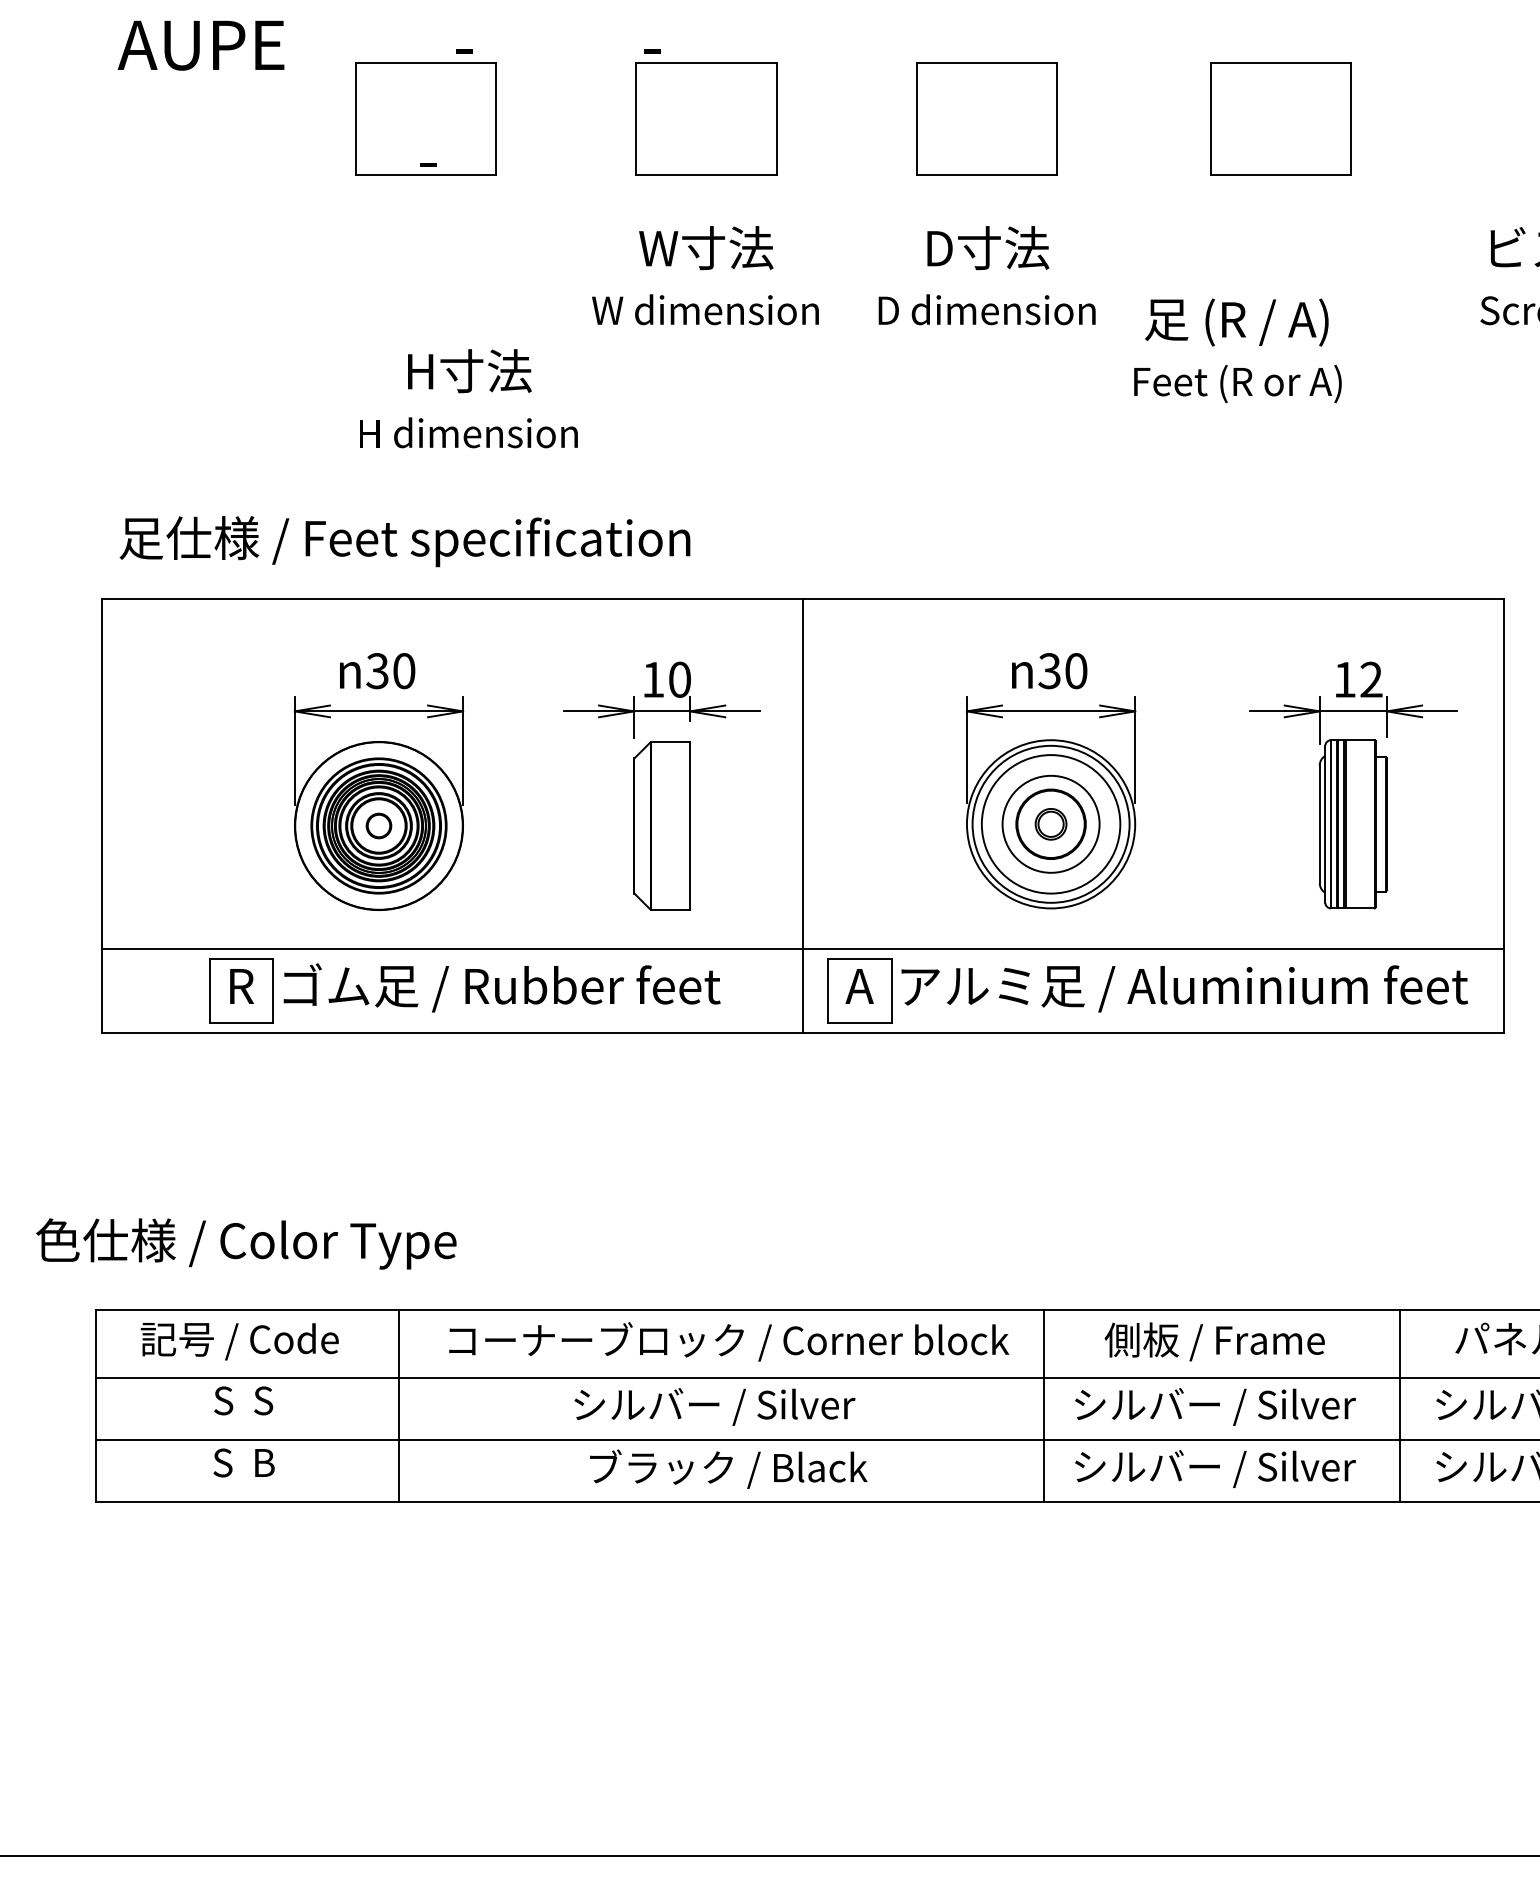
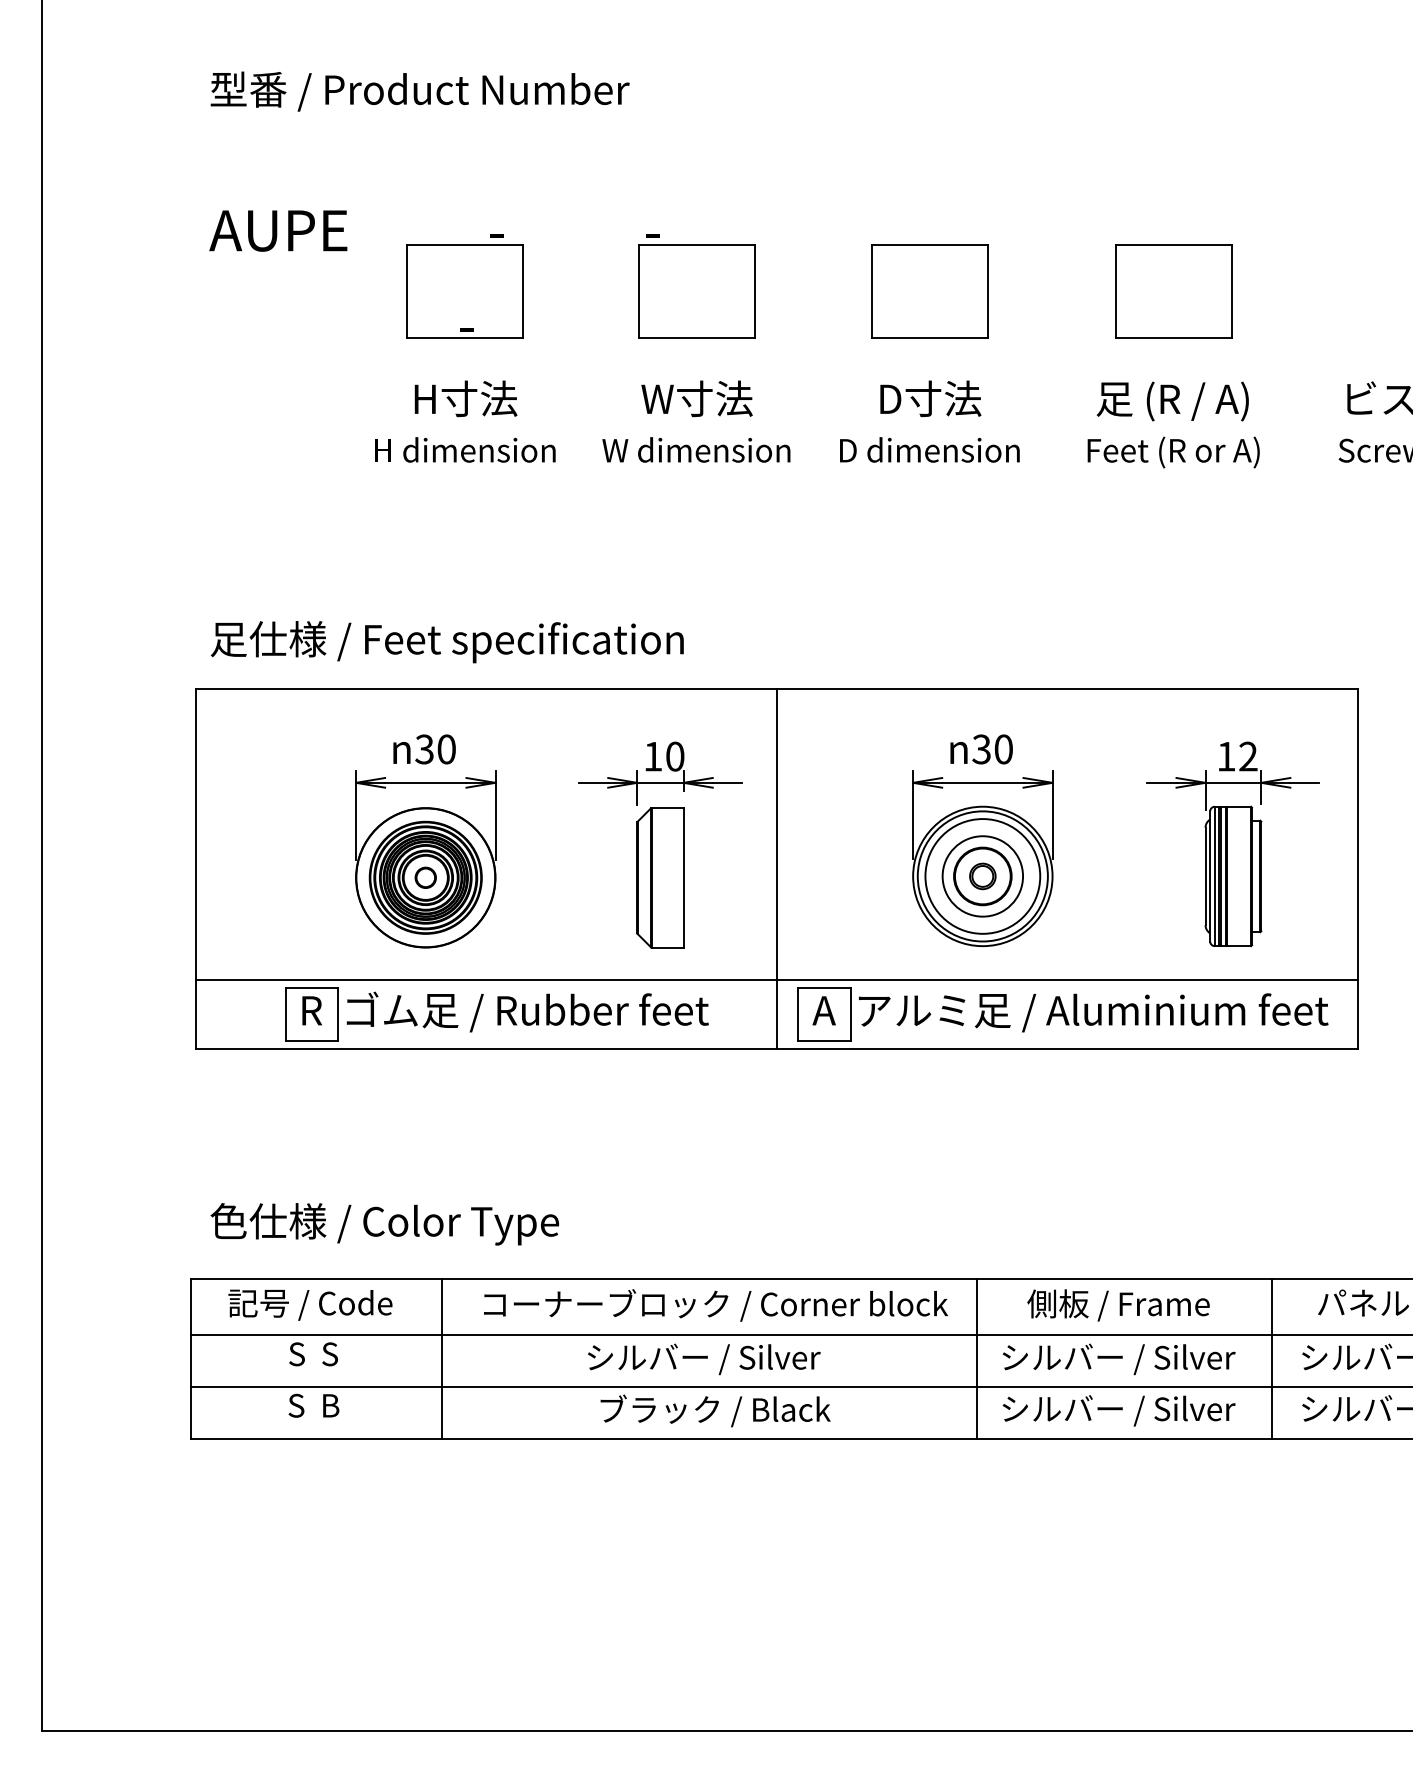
text: (1237, 350) -> (1173, 424), moved
text: (469, 398) -> (465, 421), moved
text: (245, 1244) -> (384, 1224), moved

